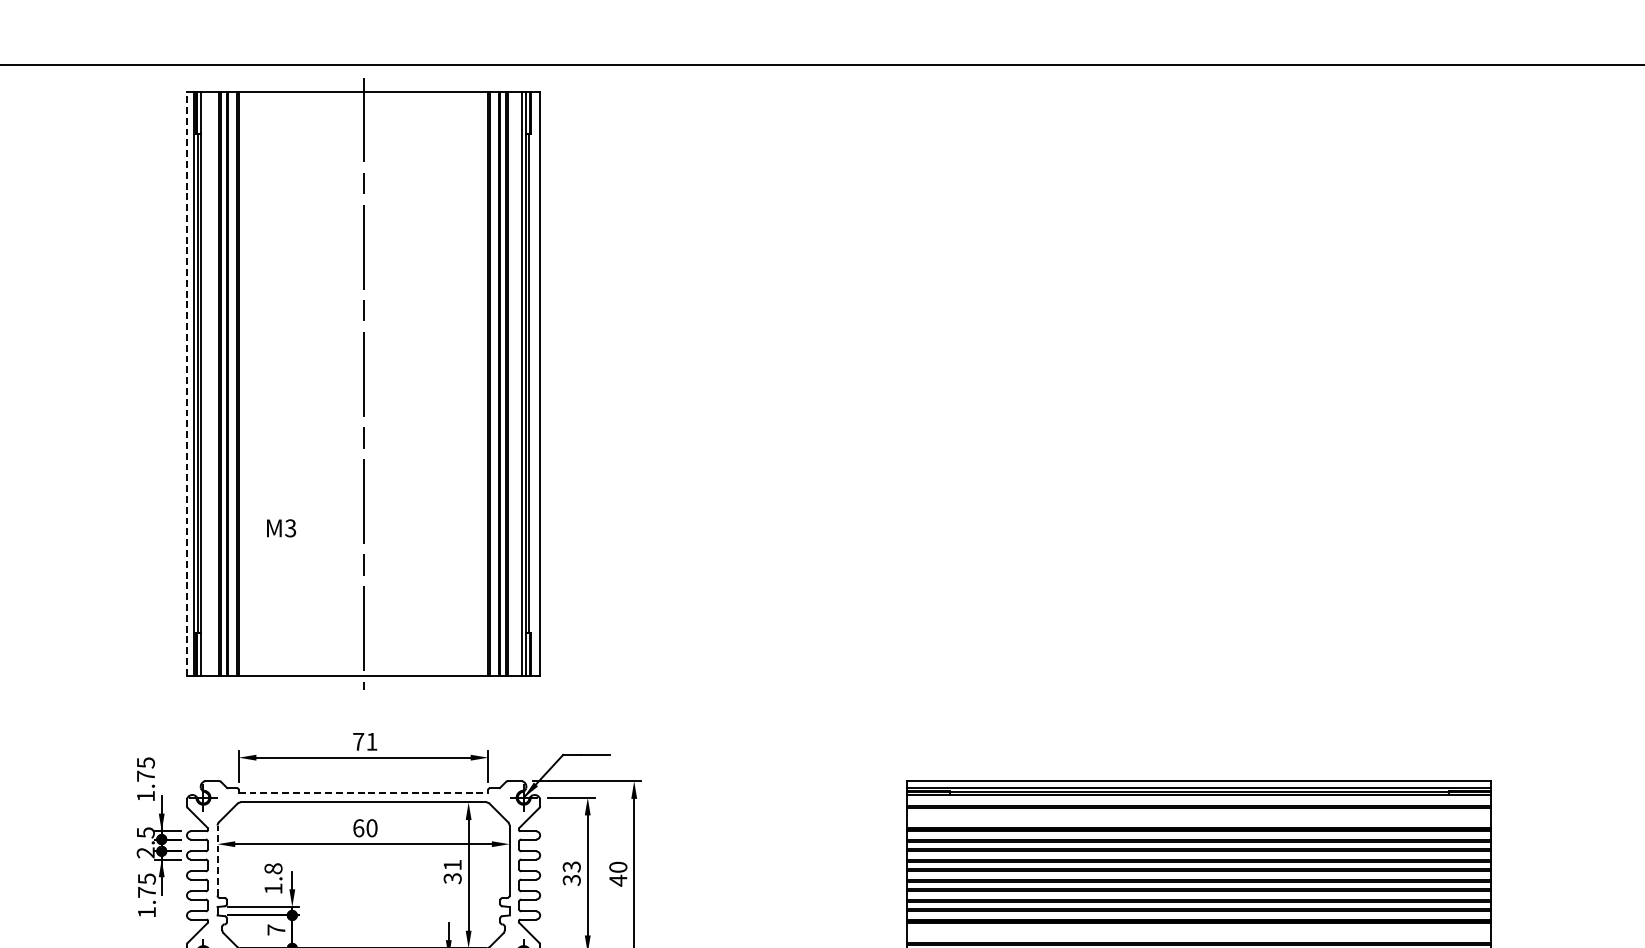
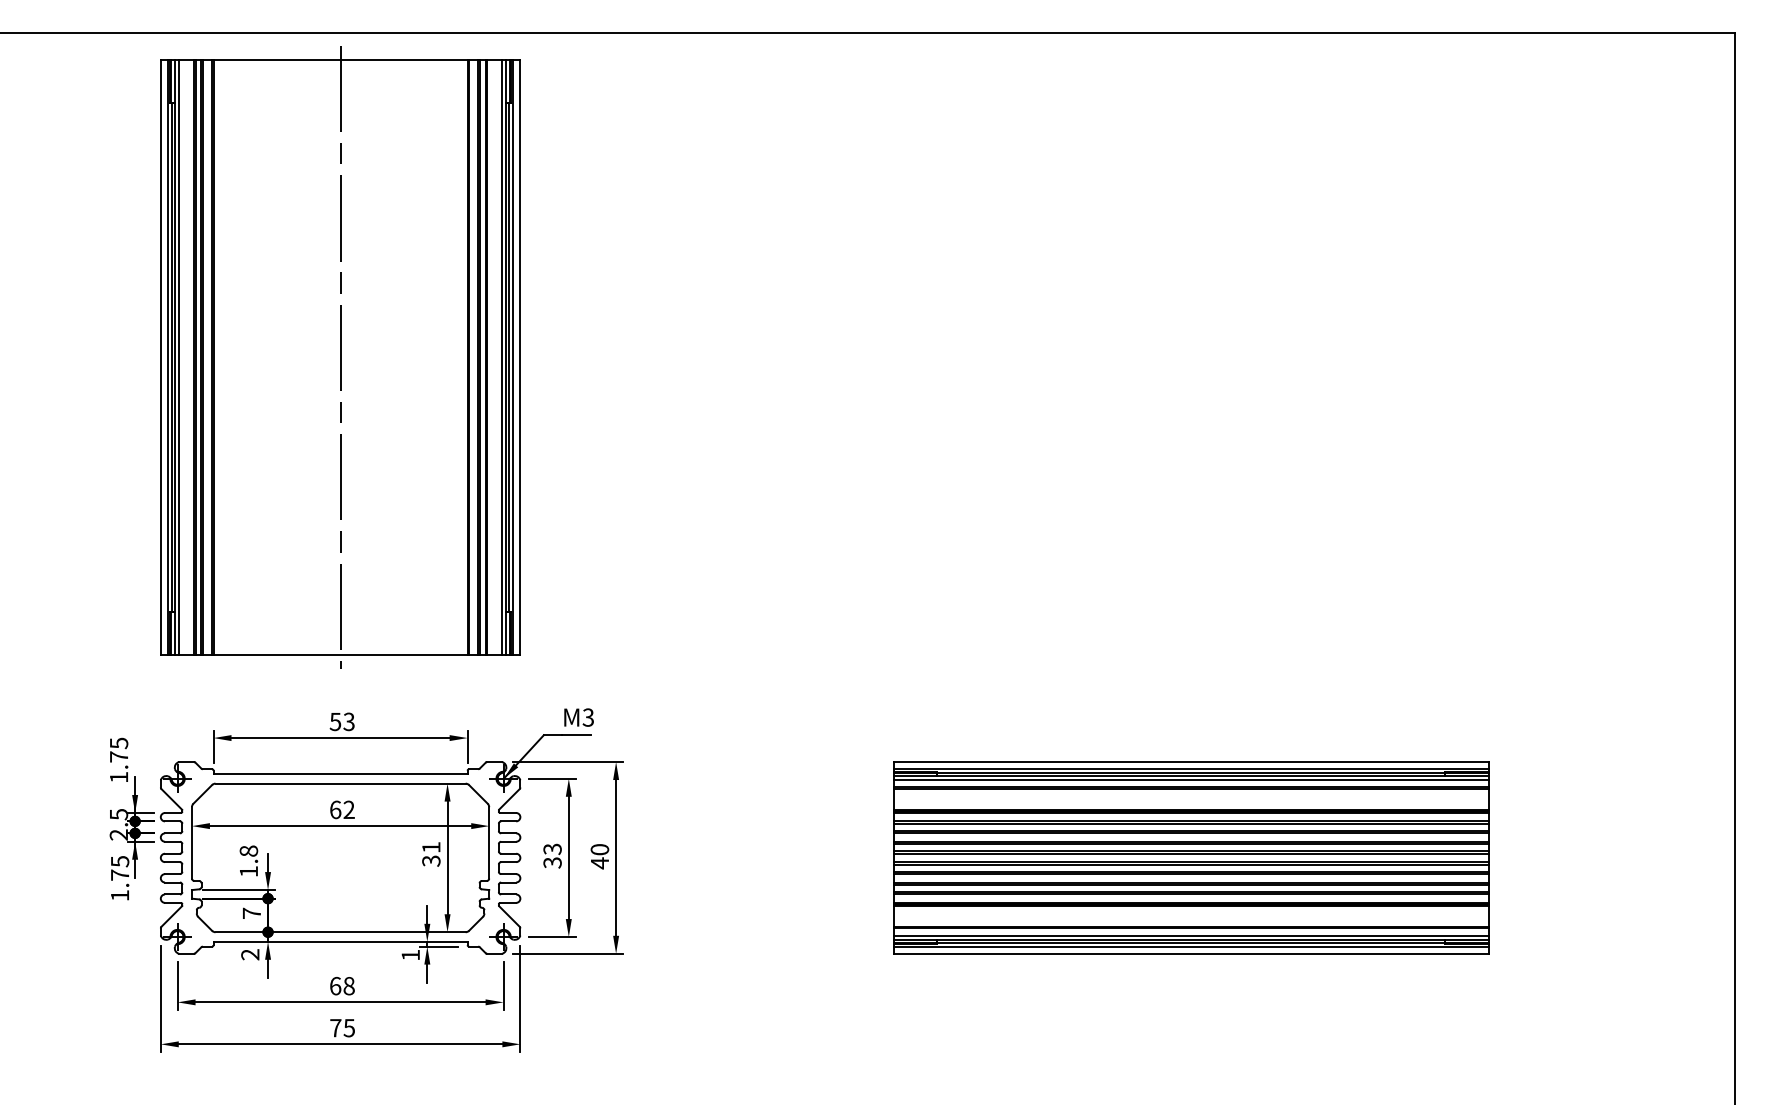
line: (186, 382) -> (160, 356), dashed -> solid
line: (205, 383) -> (179, 357), added
line: (533, 383) -> (513, 357), added
text: (280, 528) -> (578, 717), moved
text: (364, 741) -> (341, 721), 71 -> 53
line: (364, 793) -> (341, 774), dashed -> solid
line: (1199, 799) -> (1191, 780), added
text: (371, 827) -> (348, 809), 60 -> 62
line: (217, 860) -> (191, 842), dashed -> solid

